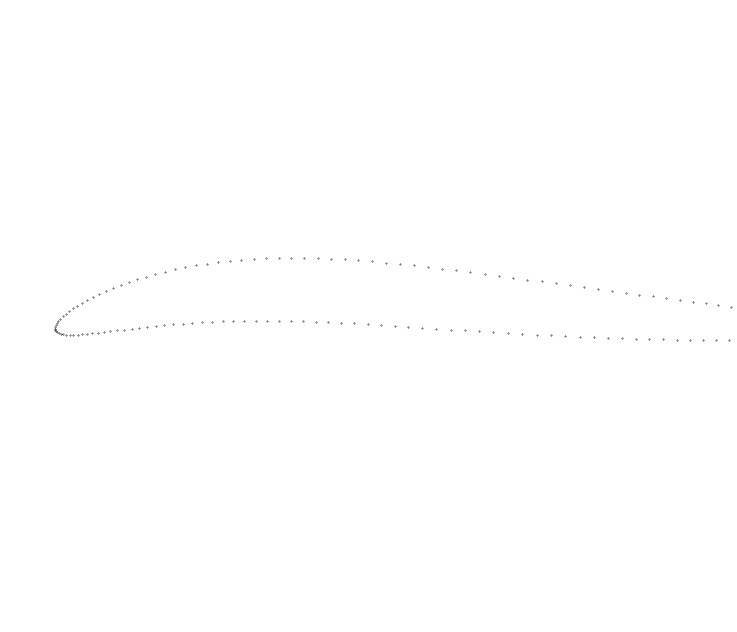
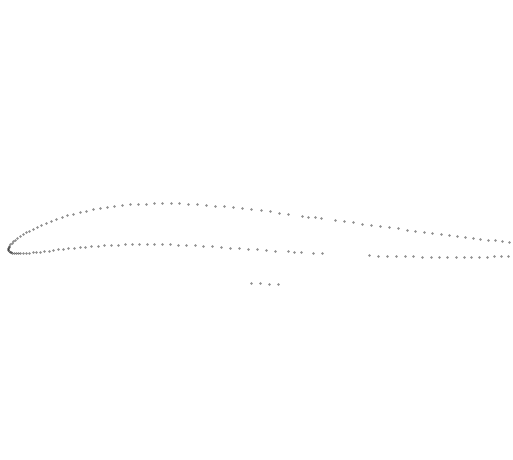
part: (520, 279) -> (311, 217), size x0.7
part: (494, 331) -> (294, 251), size x0.7
part: (572, 336) -> (264, 283), moved

